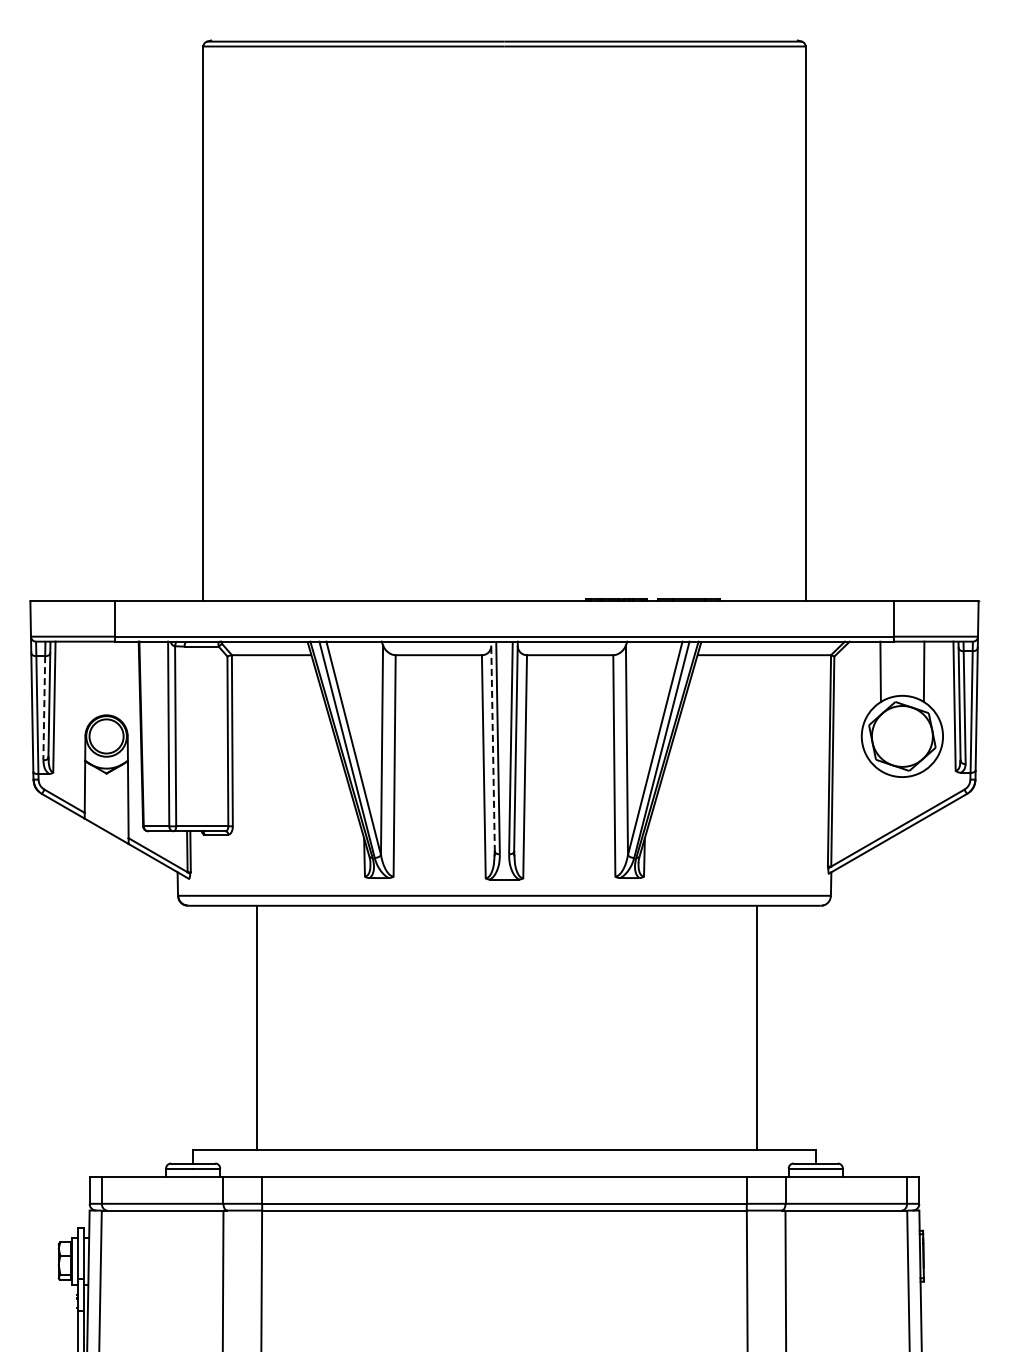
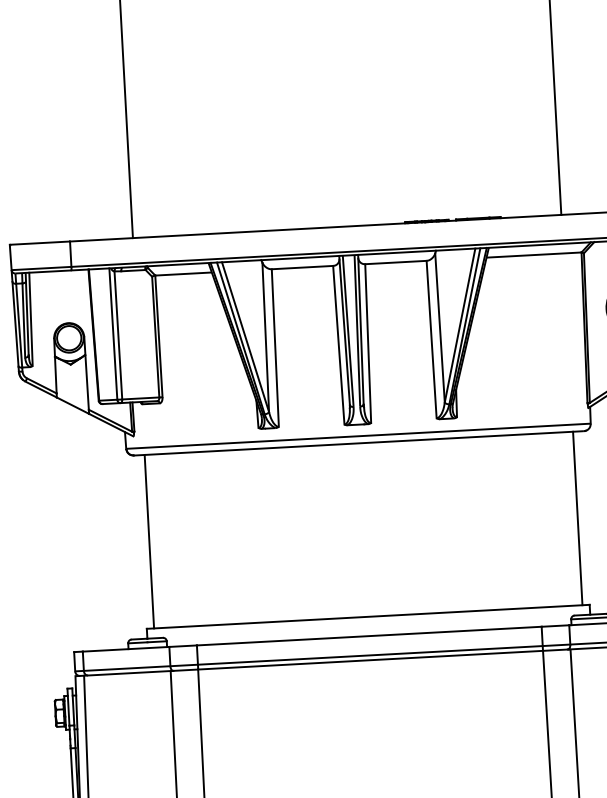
line: (44, 708) -> (24, 320), dashed -> solid
line: (493, 746) -> (344, 330), dashed -> solid
line: (257, 1027) -> (149, 541), moved
line: (756, 1027) -> (577, 518), moved

